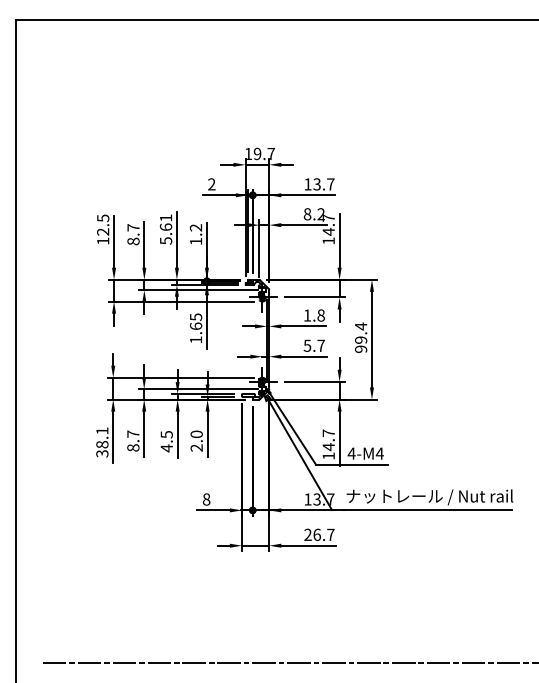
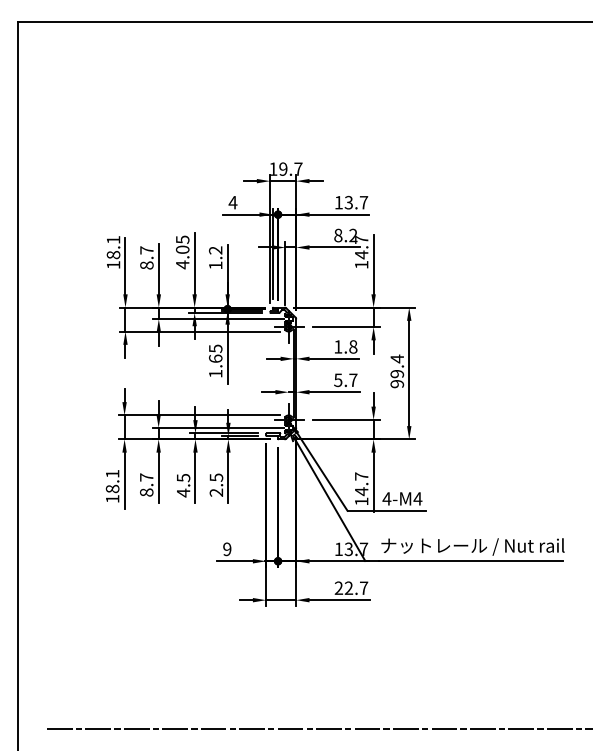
text: (211, 184) -> (232, 202), 2 -> 4
text: (103, 224) -> (113, 246), 12.5 -> 18.1
text: (166, 229) -> (183, 252), 5.61 -> 4.05
text: (196, 434) -> (216, 477), 2.0 -> 2.5
text: (102, 453) -> (112, 498), 38.1 -> 18.1
text: (206, 499) -> (227, 549), 8 -> 9
text: (316, 534) -> (348, 587), 26.7 -> 22.7

